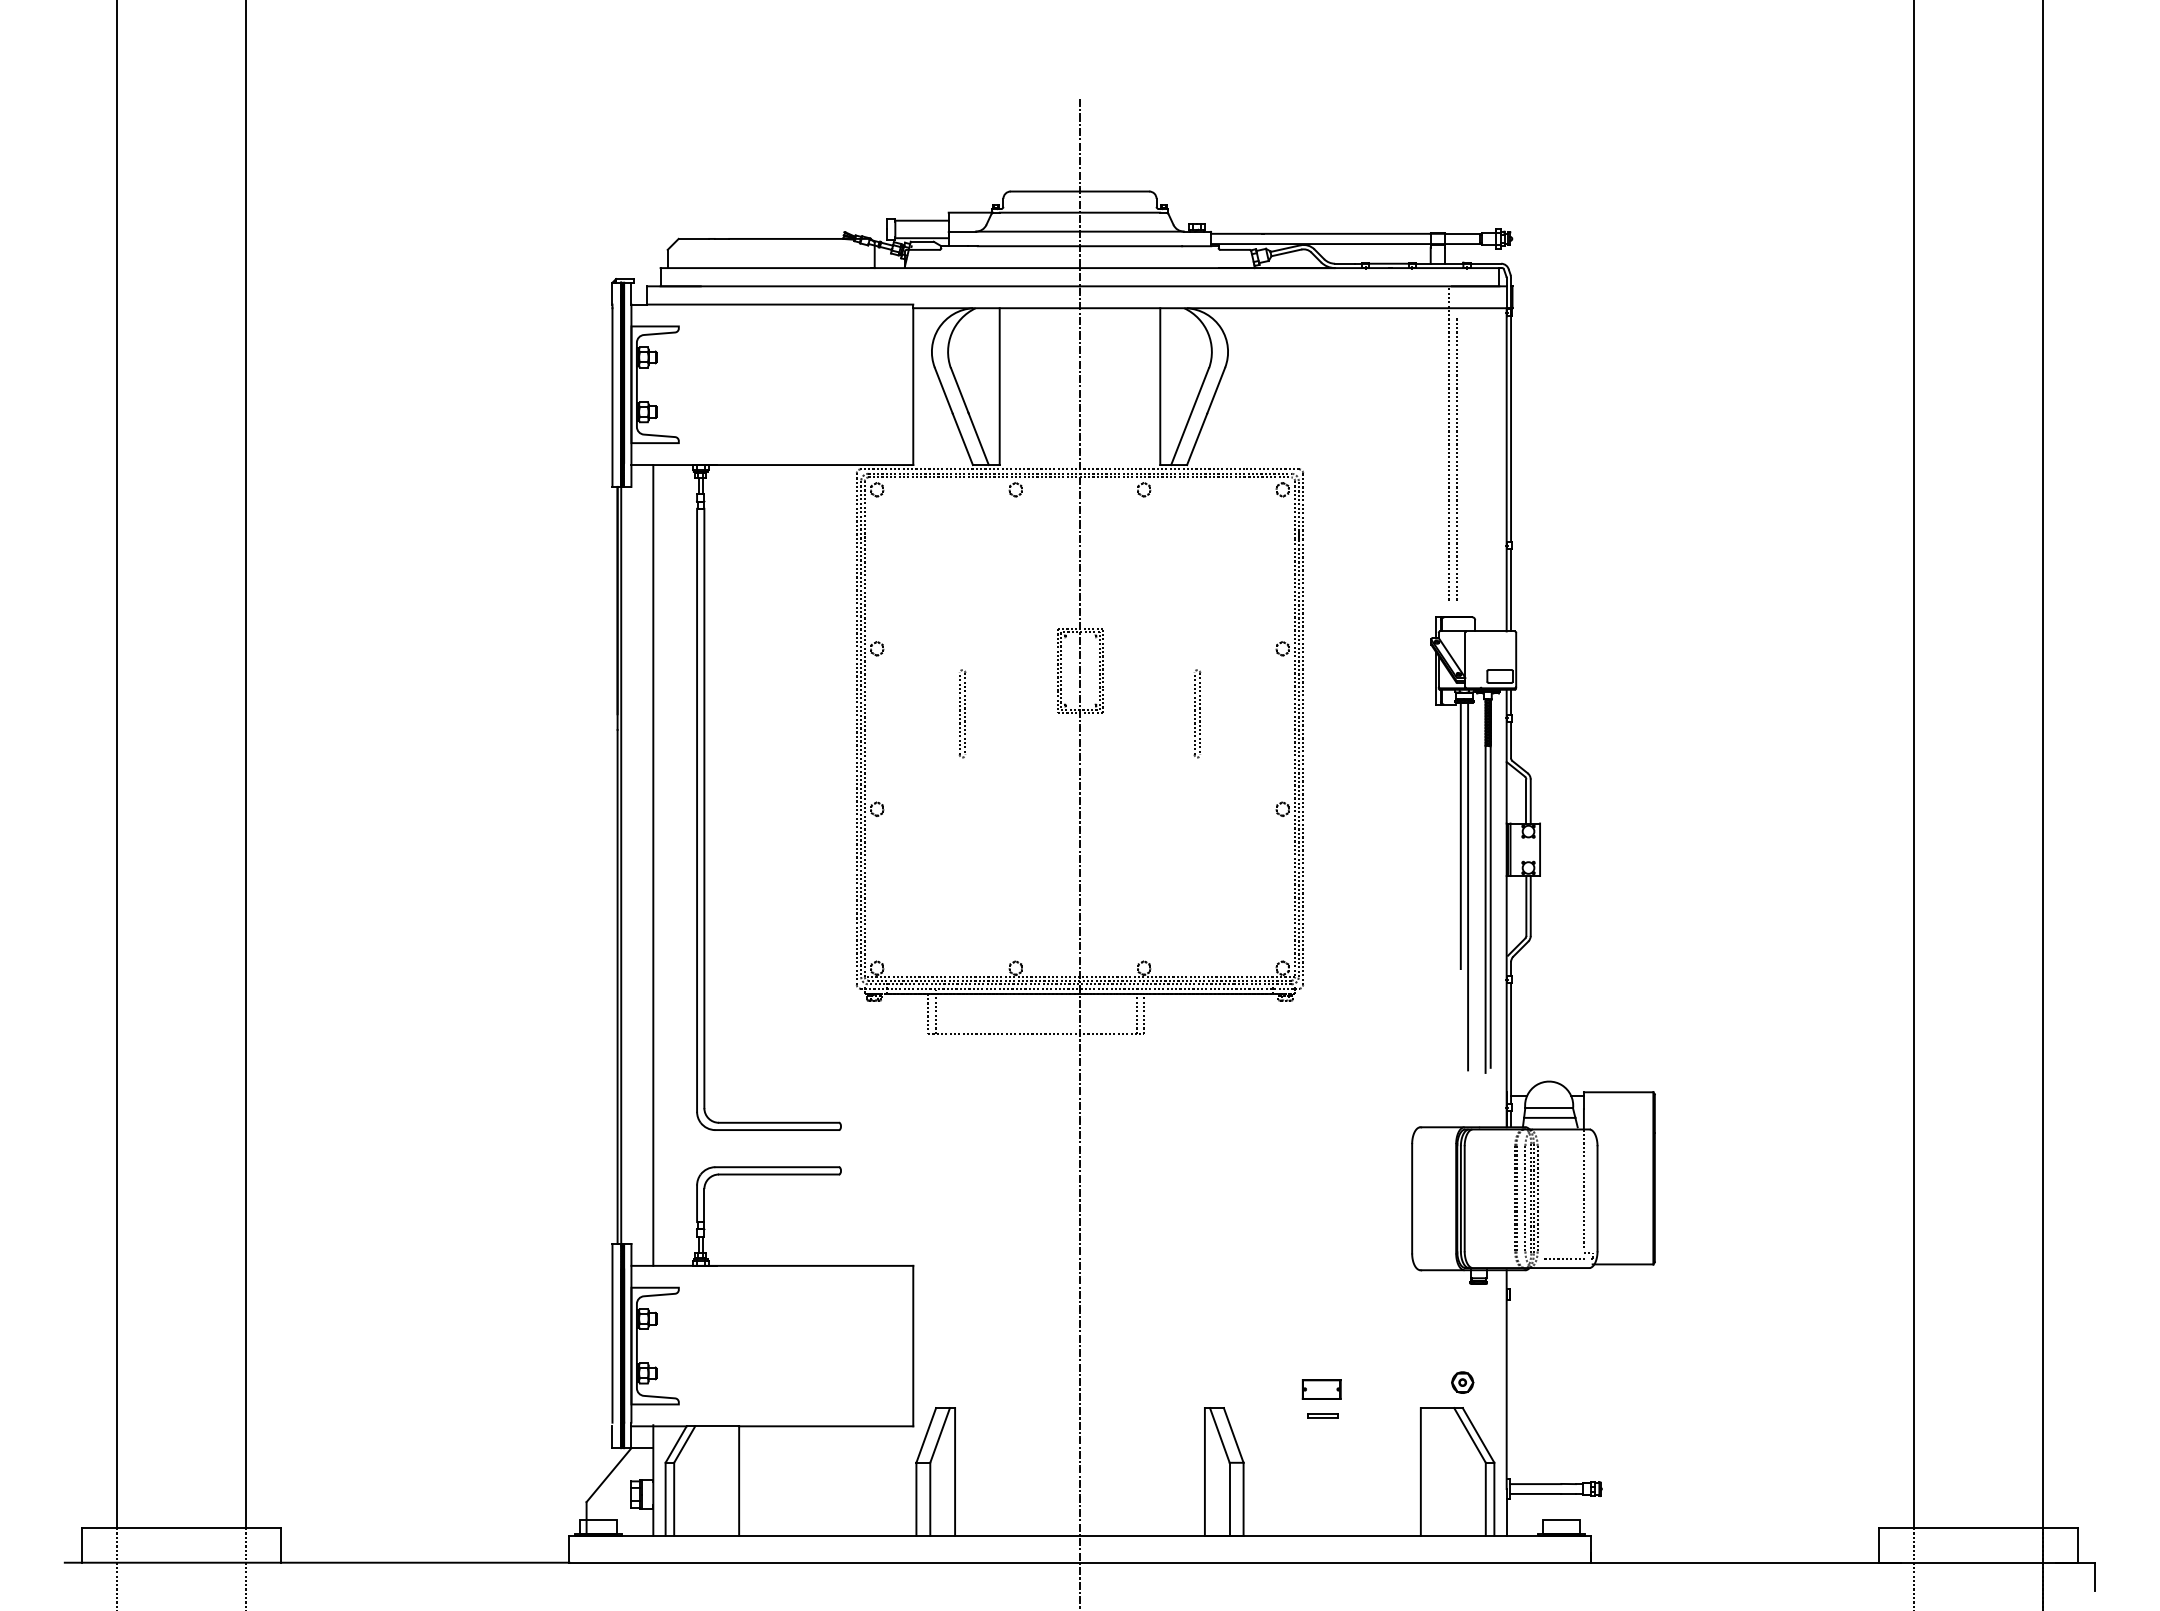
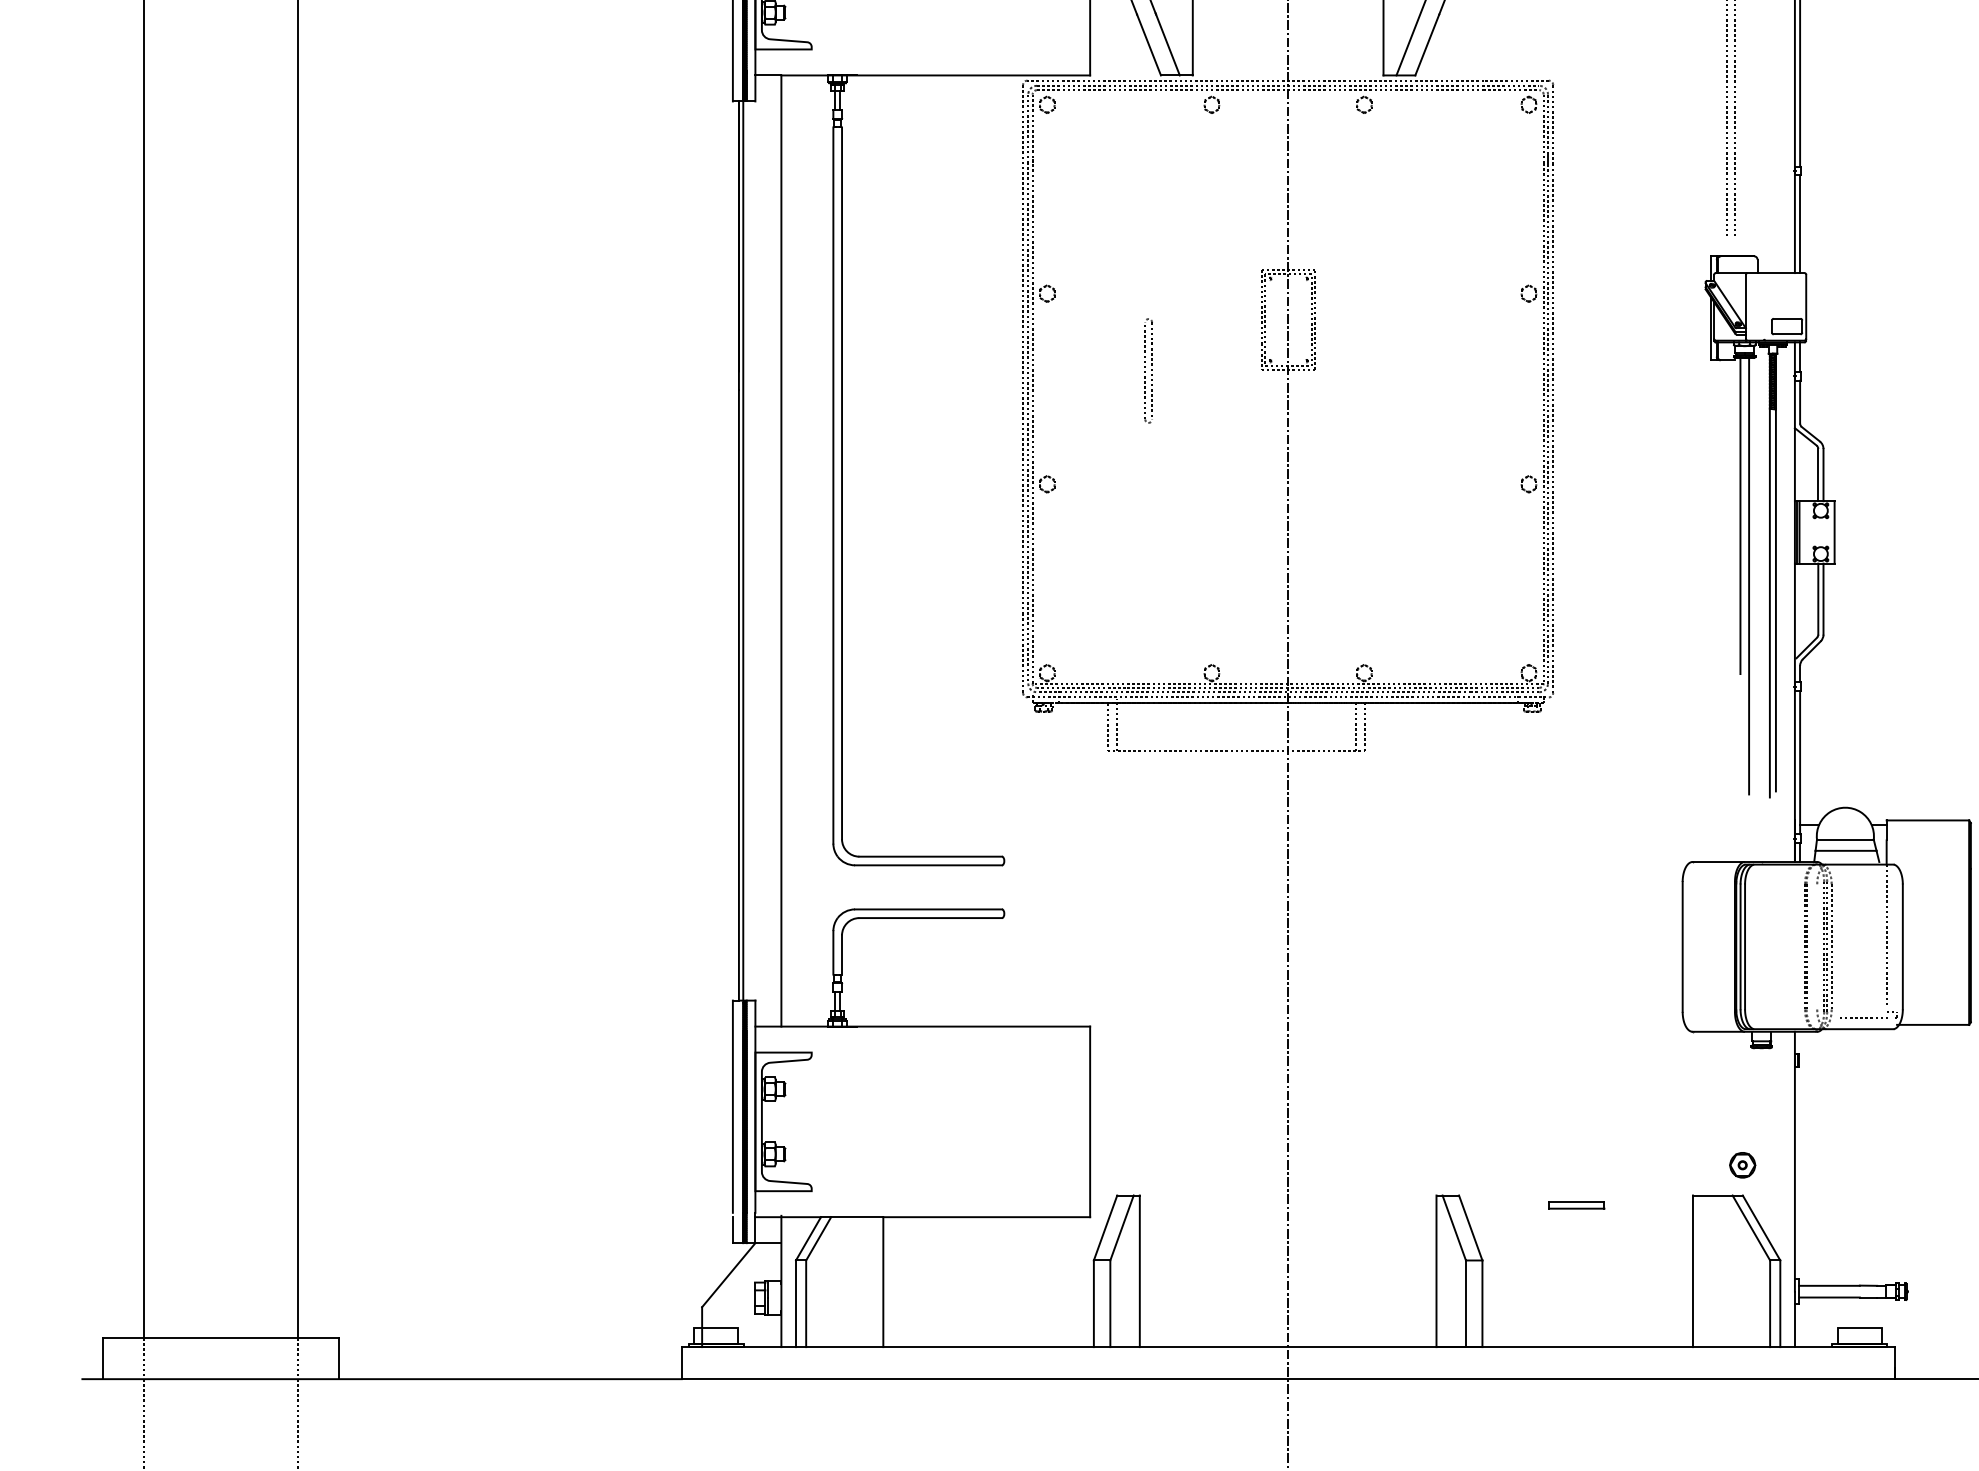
part: (1197, 713) -> (1427, 370), removed
line: (1525, 1198) -> (1817, 946), removed
part: (1321, 1389) -> (1574, 1173), removed
part: (1322, 1415) -> (1576, 1204), size x1.6

